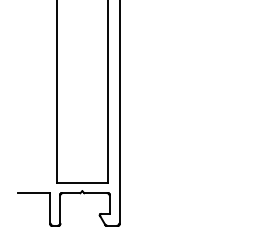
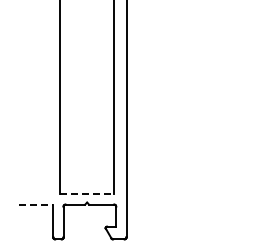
line: (82, 182) -> (87, 193), solid -> dashed
line: (34, 192) -> (36, 204), solid -> dashed

